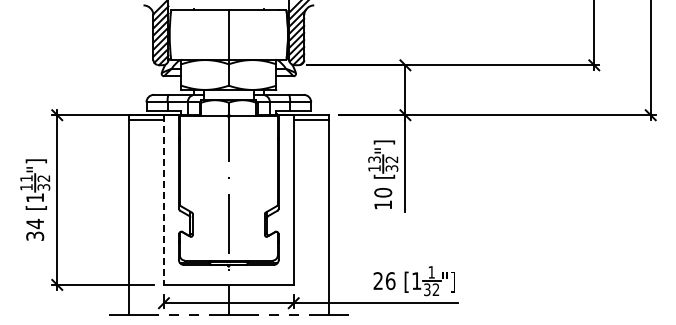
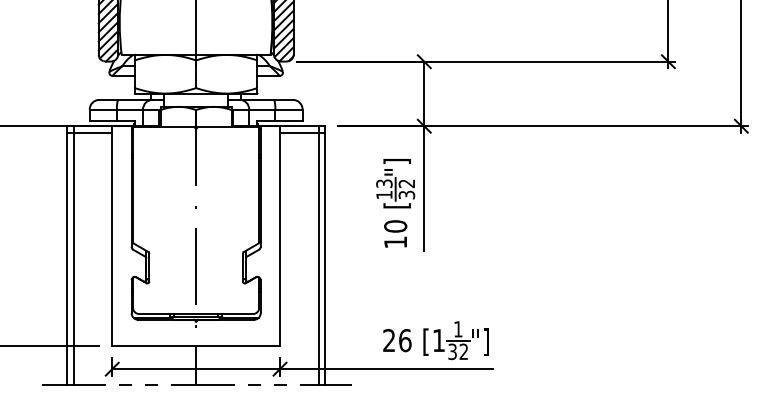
line: (163, 200) -> (111, 236), dashed -> solid
line: (134, 215) -> (74, 255), added
line: (323, 215) -> (318, 255), added

